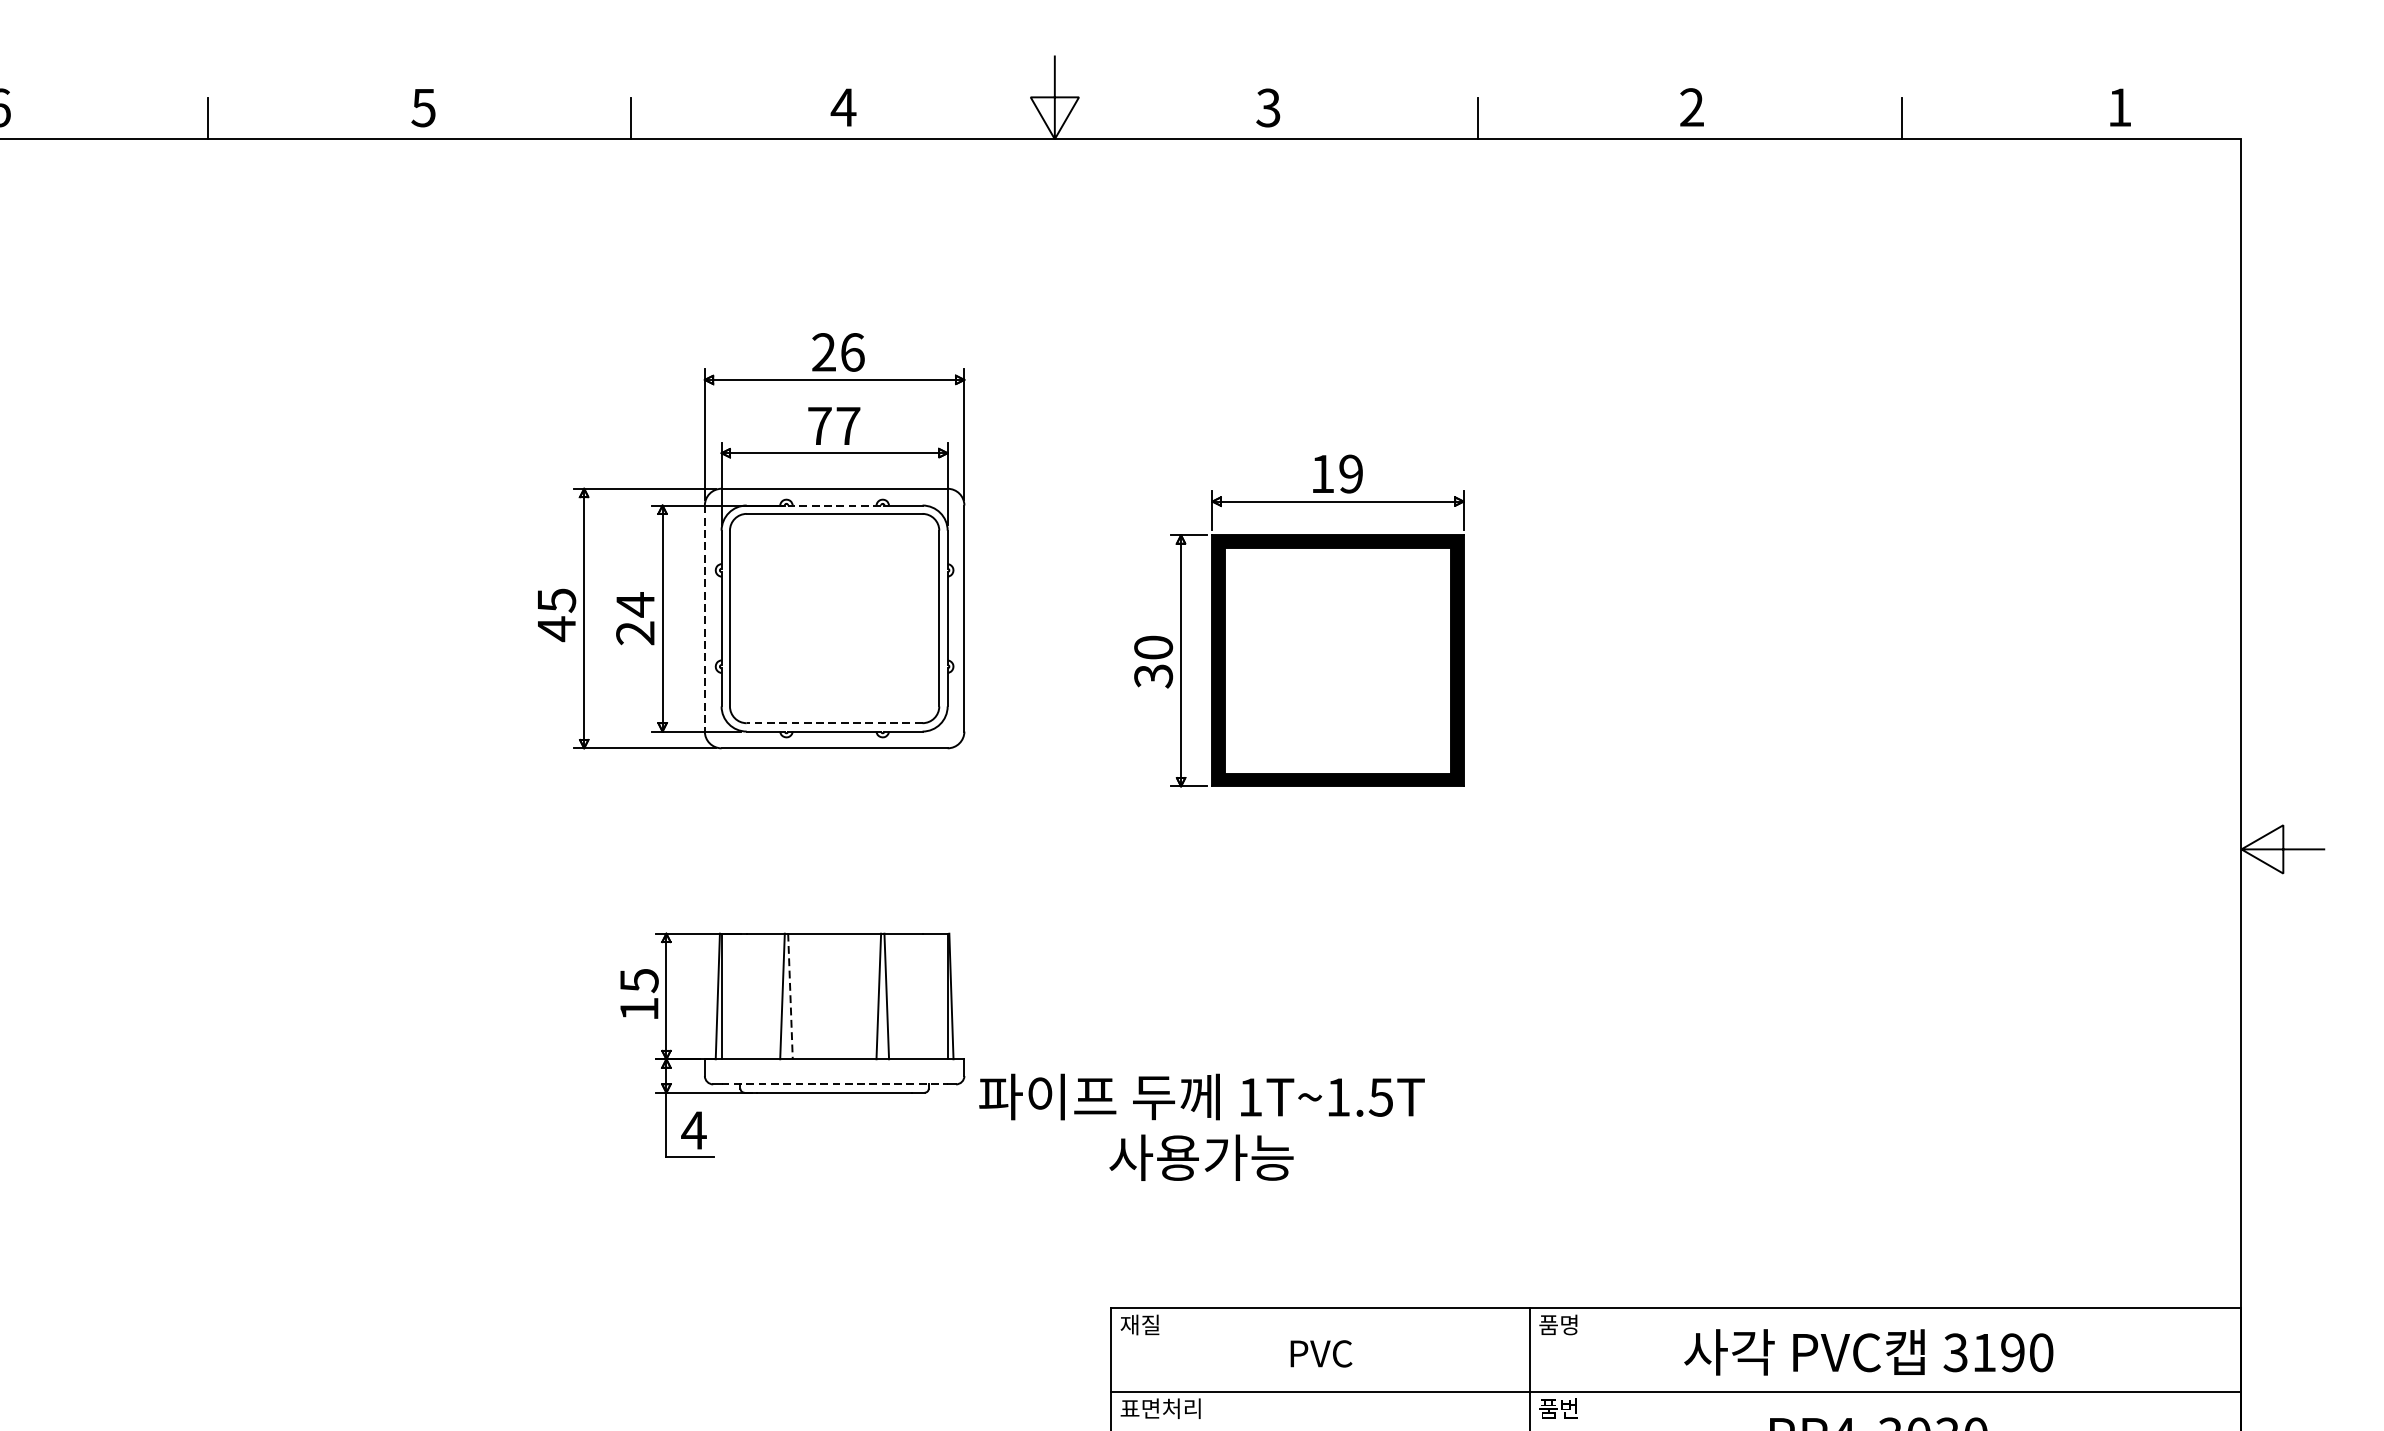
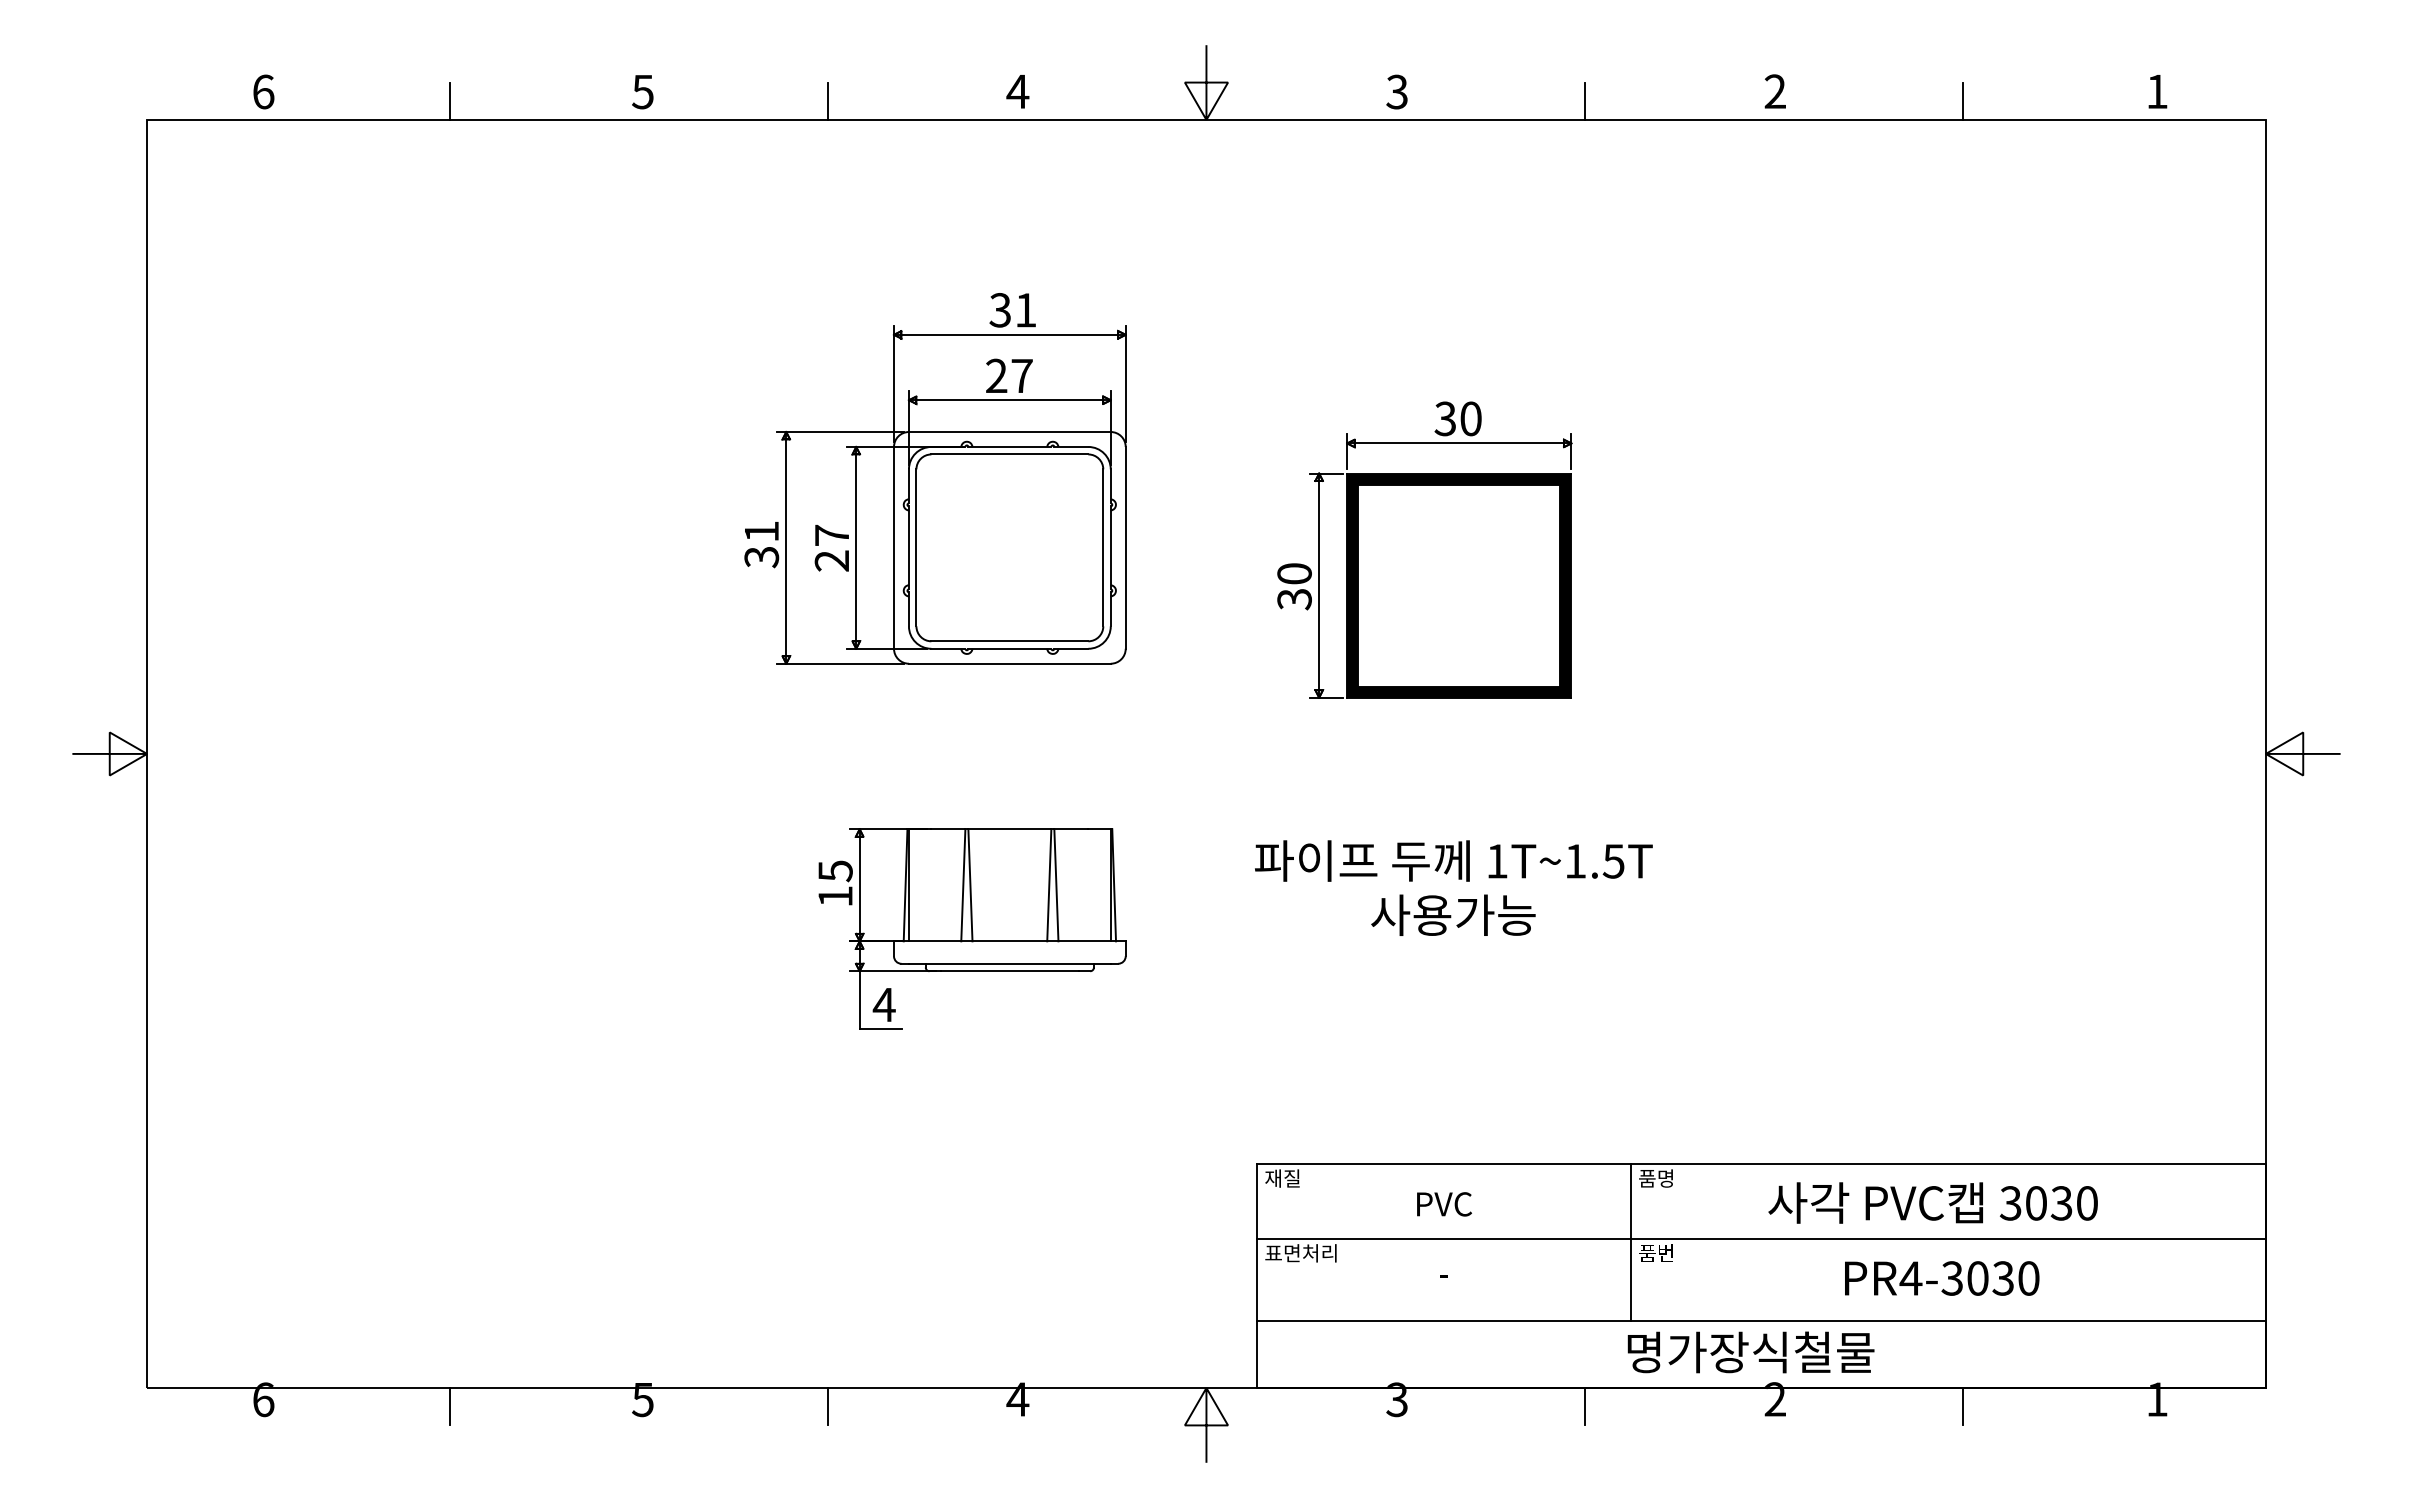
text: (837, 352) -> (1012, 310), 26 -> 31
text: (819, 425) -> (996, 375), 77 -> 27
text: (1336, 473) -> (1457, 418), 19 -> 30
line: (834, 504) -> (1009, 446), dashed -> solid
text: (634, 604) -> (831, 535), 24 -> 27
text: (556, 614) -> (761, 544), 45 -> 31
line: (705, 618) -> (894, 547), dashed -> solid
line: (834, 723) -> (1009, 641), dashed -> solid
line: (790, 996) -> (970, 885), dashed -> solid
line: (834, 1084) -> (1009, 963), dashed -> solid
text: (1201, 1126) -> (1453, 887), moved
text: (1999, 1352) -> (2049, 1203), 3190 -> 3030

